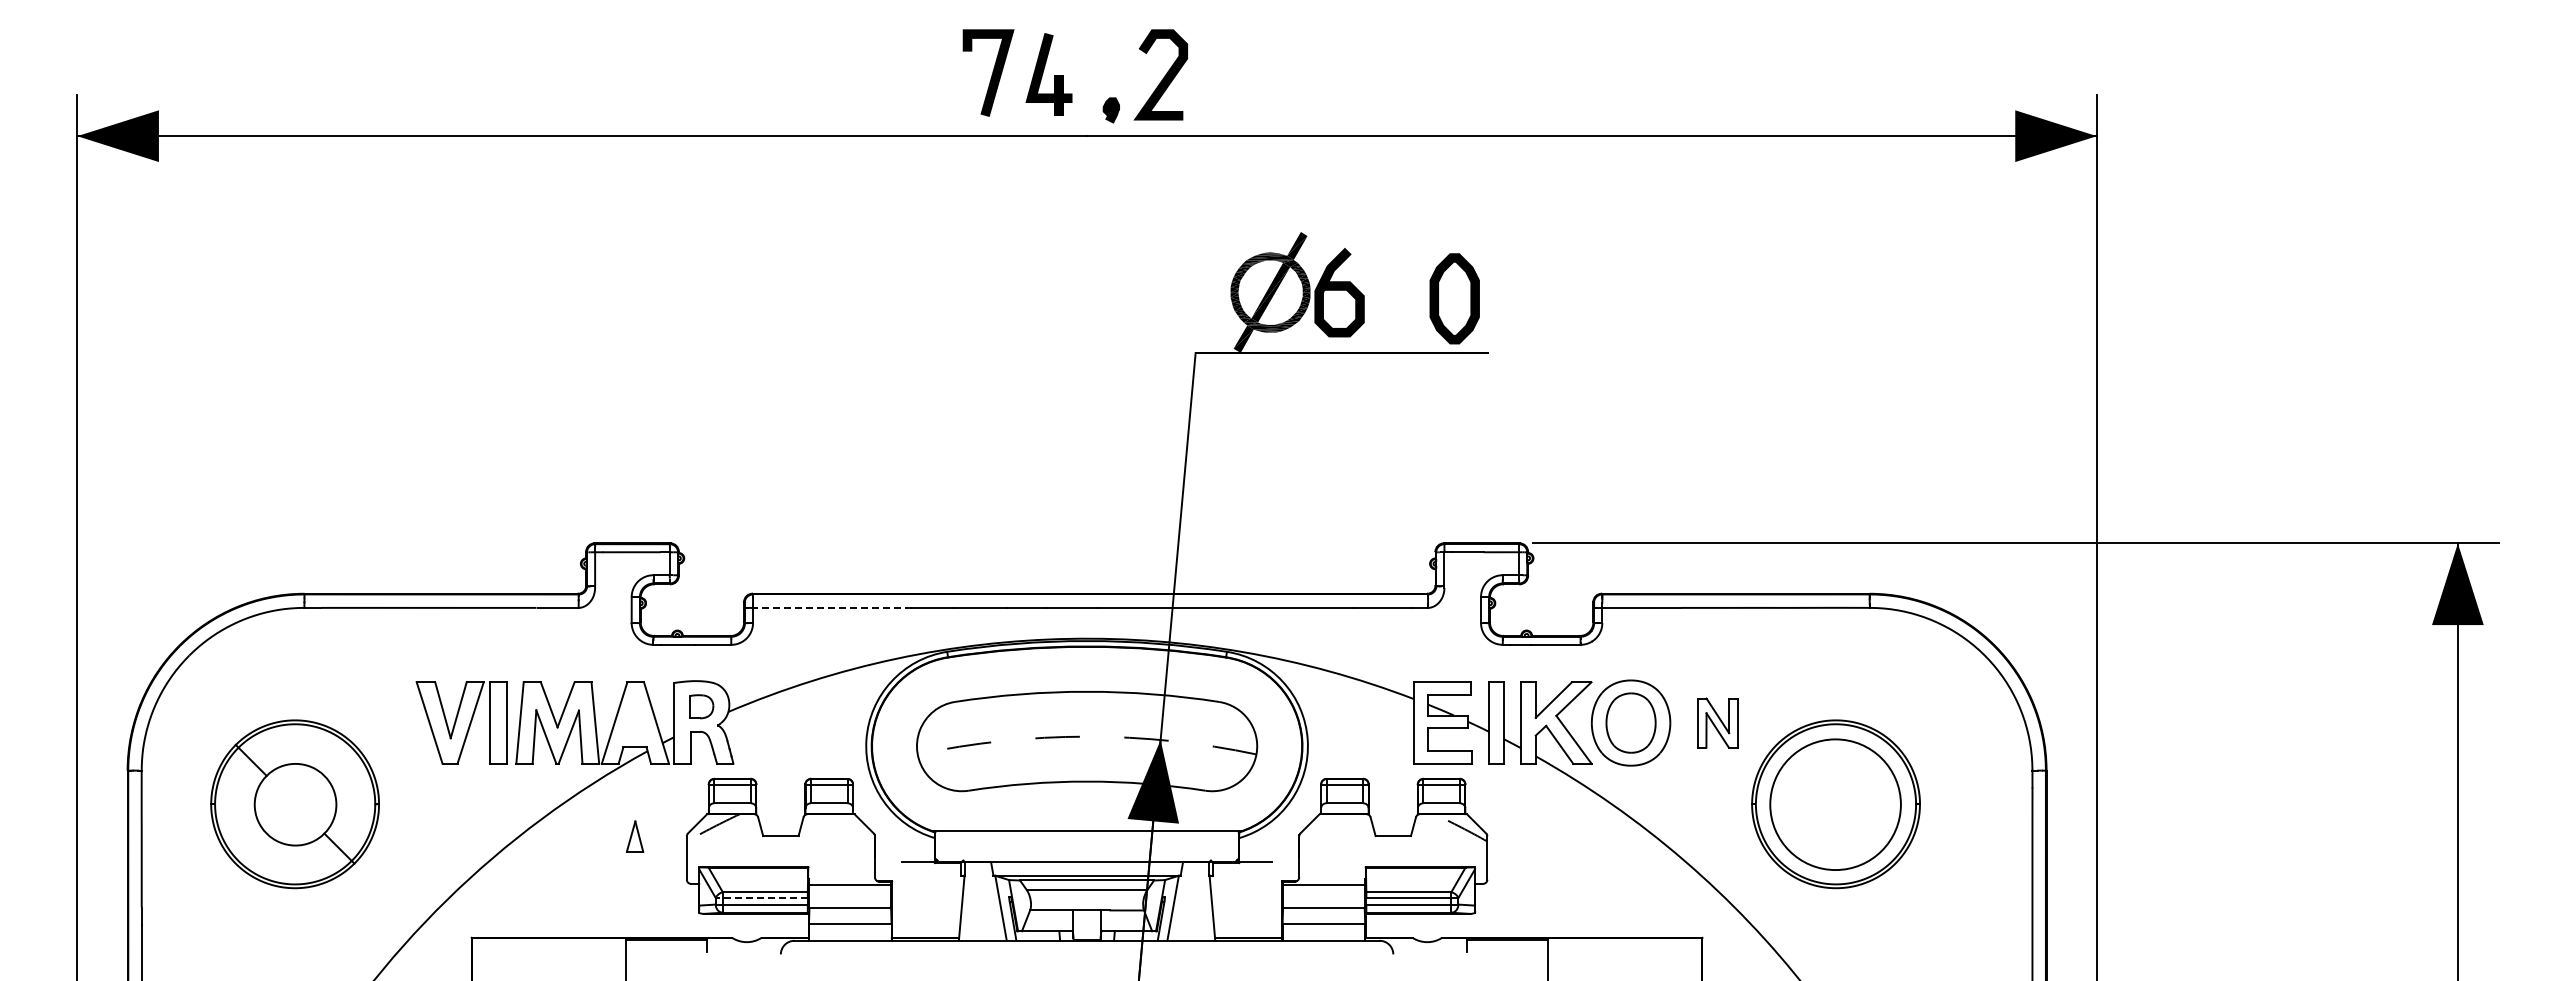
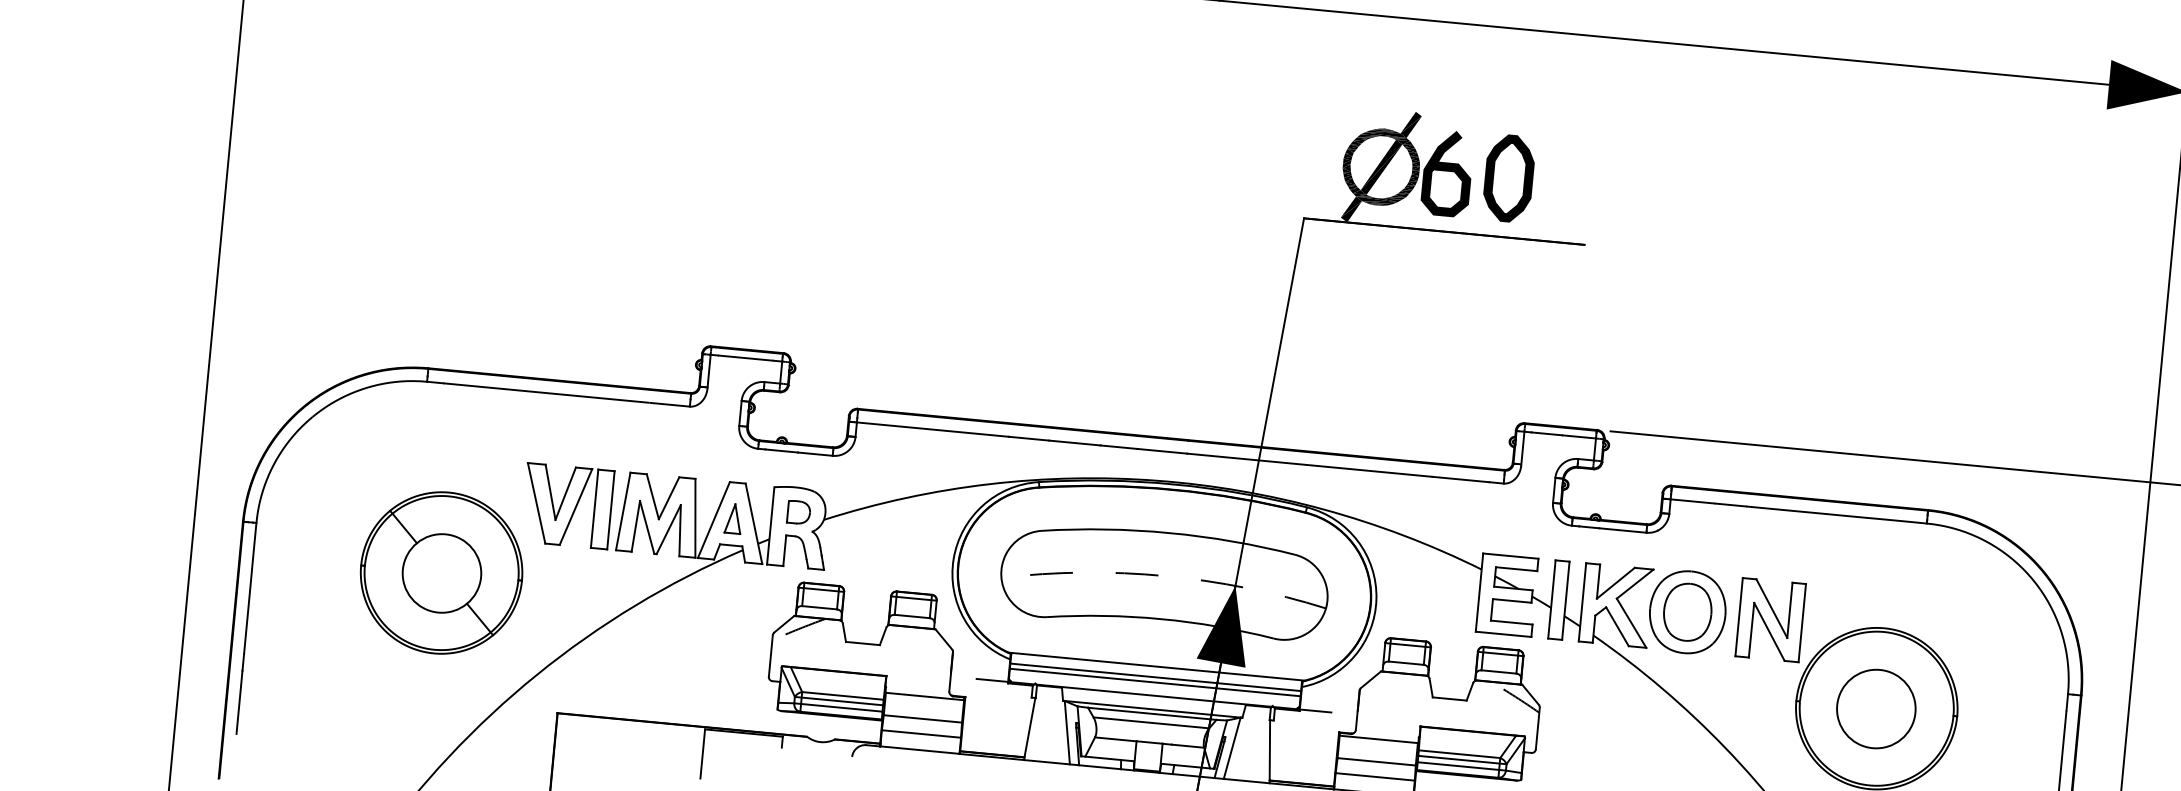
part: (1454, 298) -> (1508, 178), moved
line: (831, 607) -> (932, 429), dashed -> solid
part: (1717, 722) -> (1770, 619), size x1.67
part: (294, 804) -> (440, 573), moved
circle: (1835, 804) -> (1876, 708), size x0.62
part: (634, 836) -> (733, 518), moved
line: (1086, 842) -> (1155, 677), added
line: (1086, 847) -> (1154, 682), added
line: (761, 897) -> (838, 700), dashed -> solid

